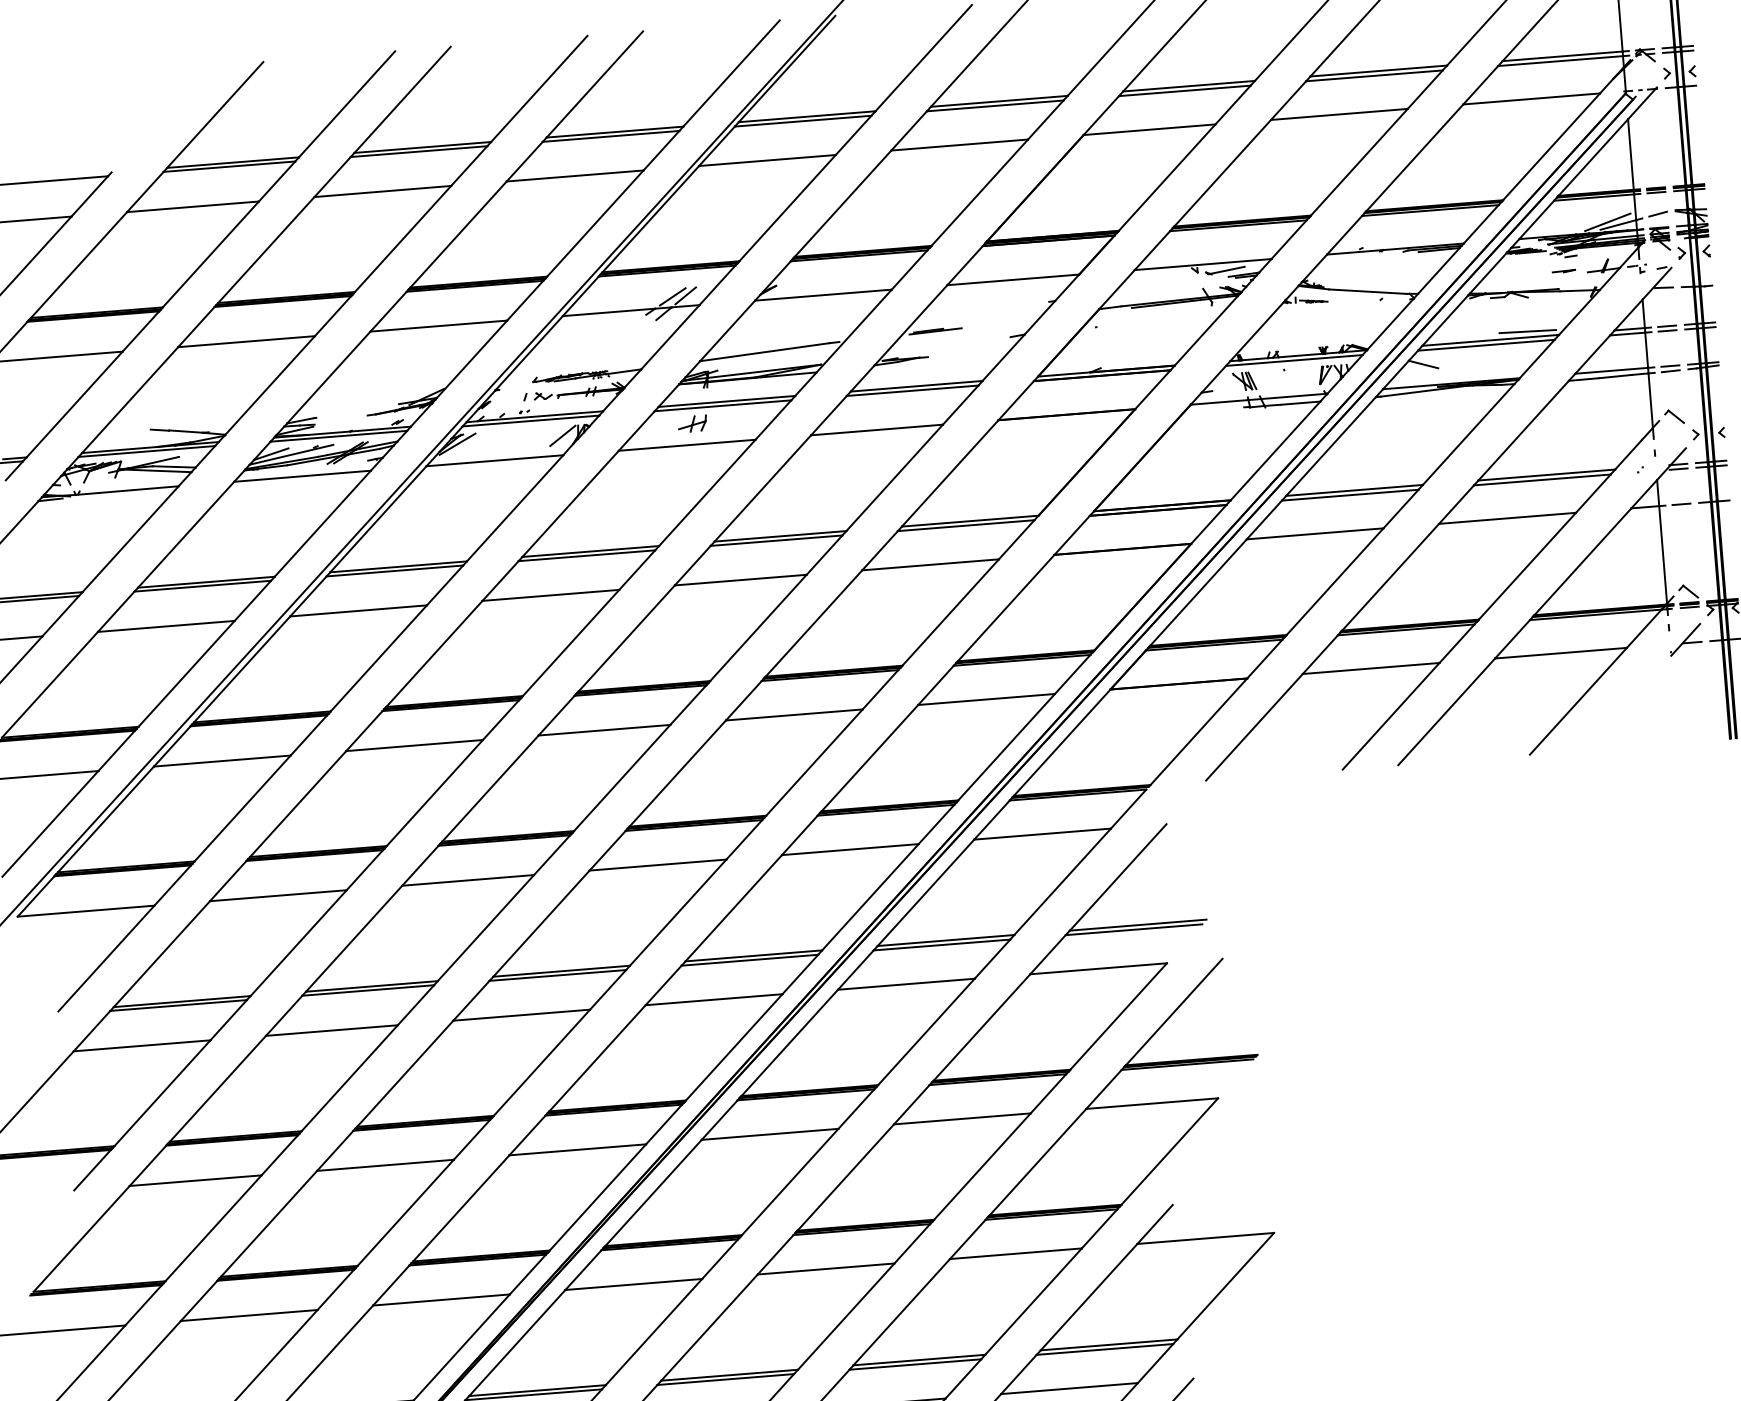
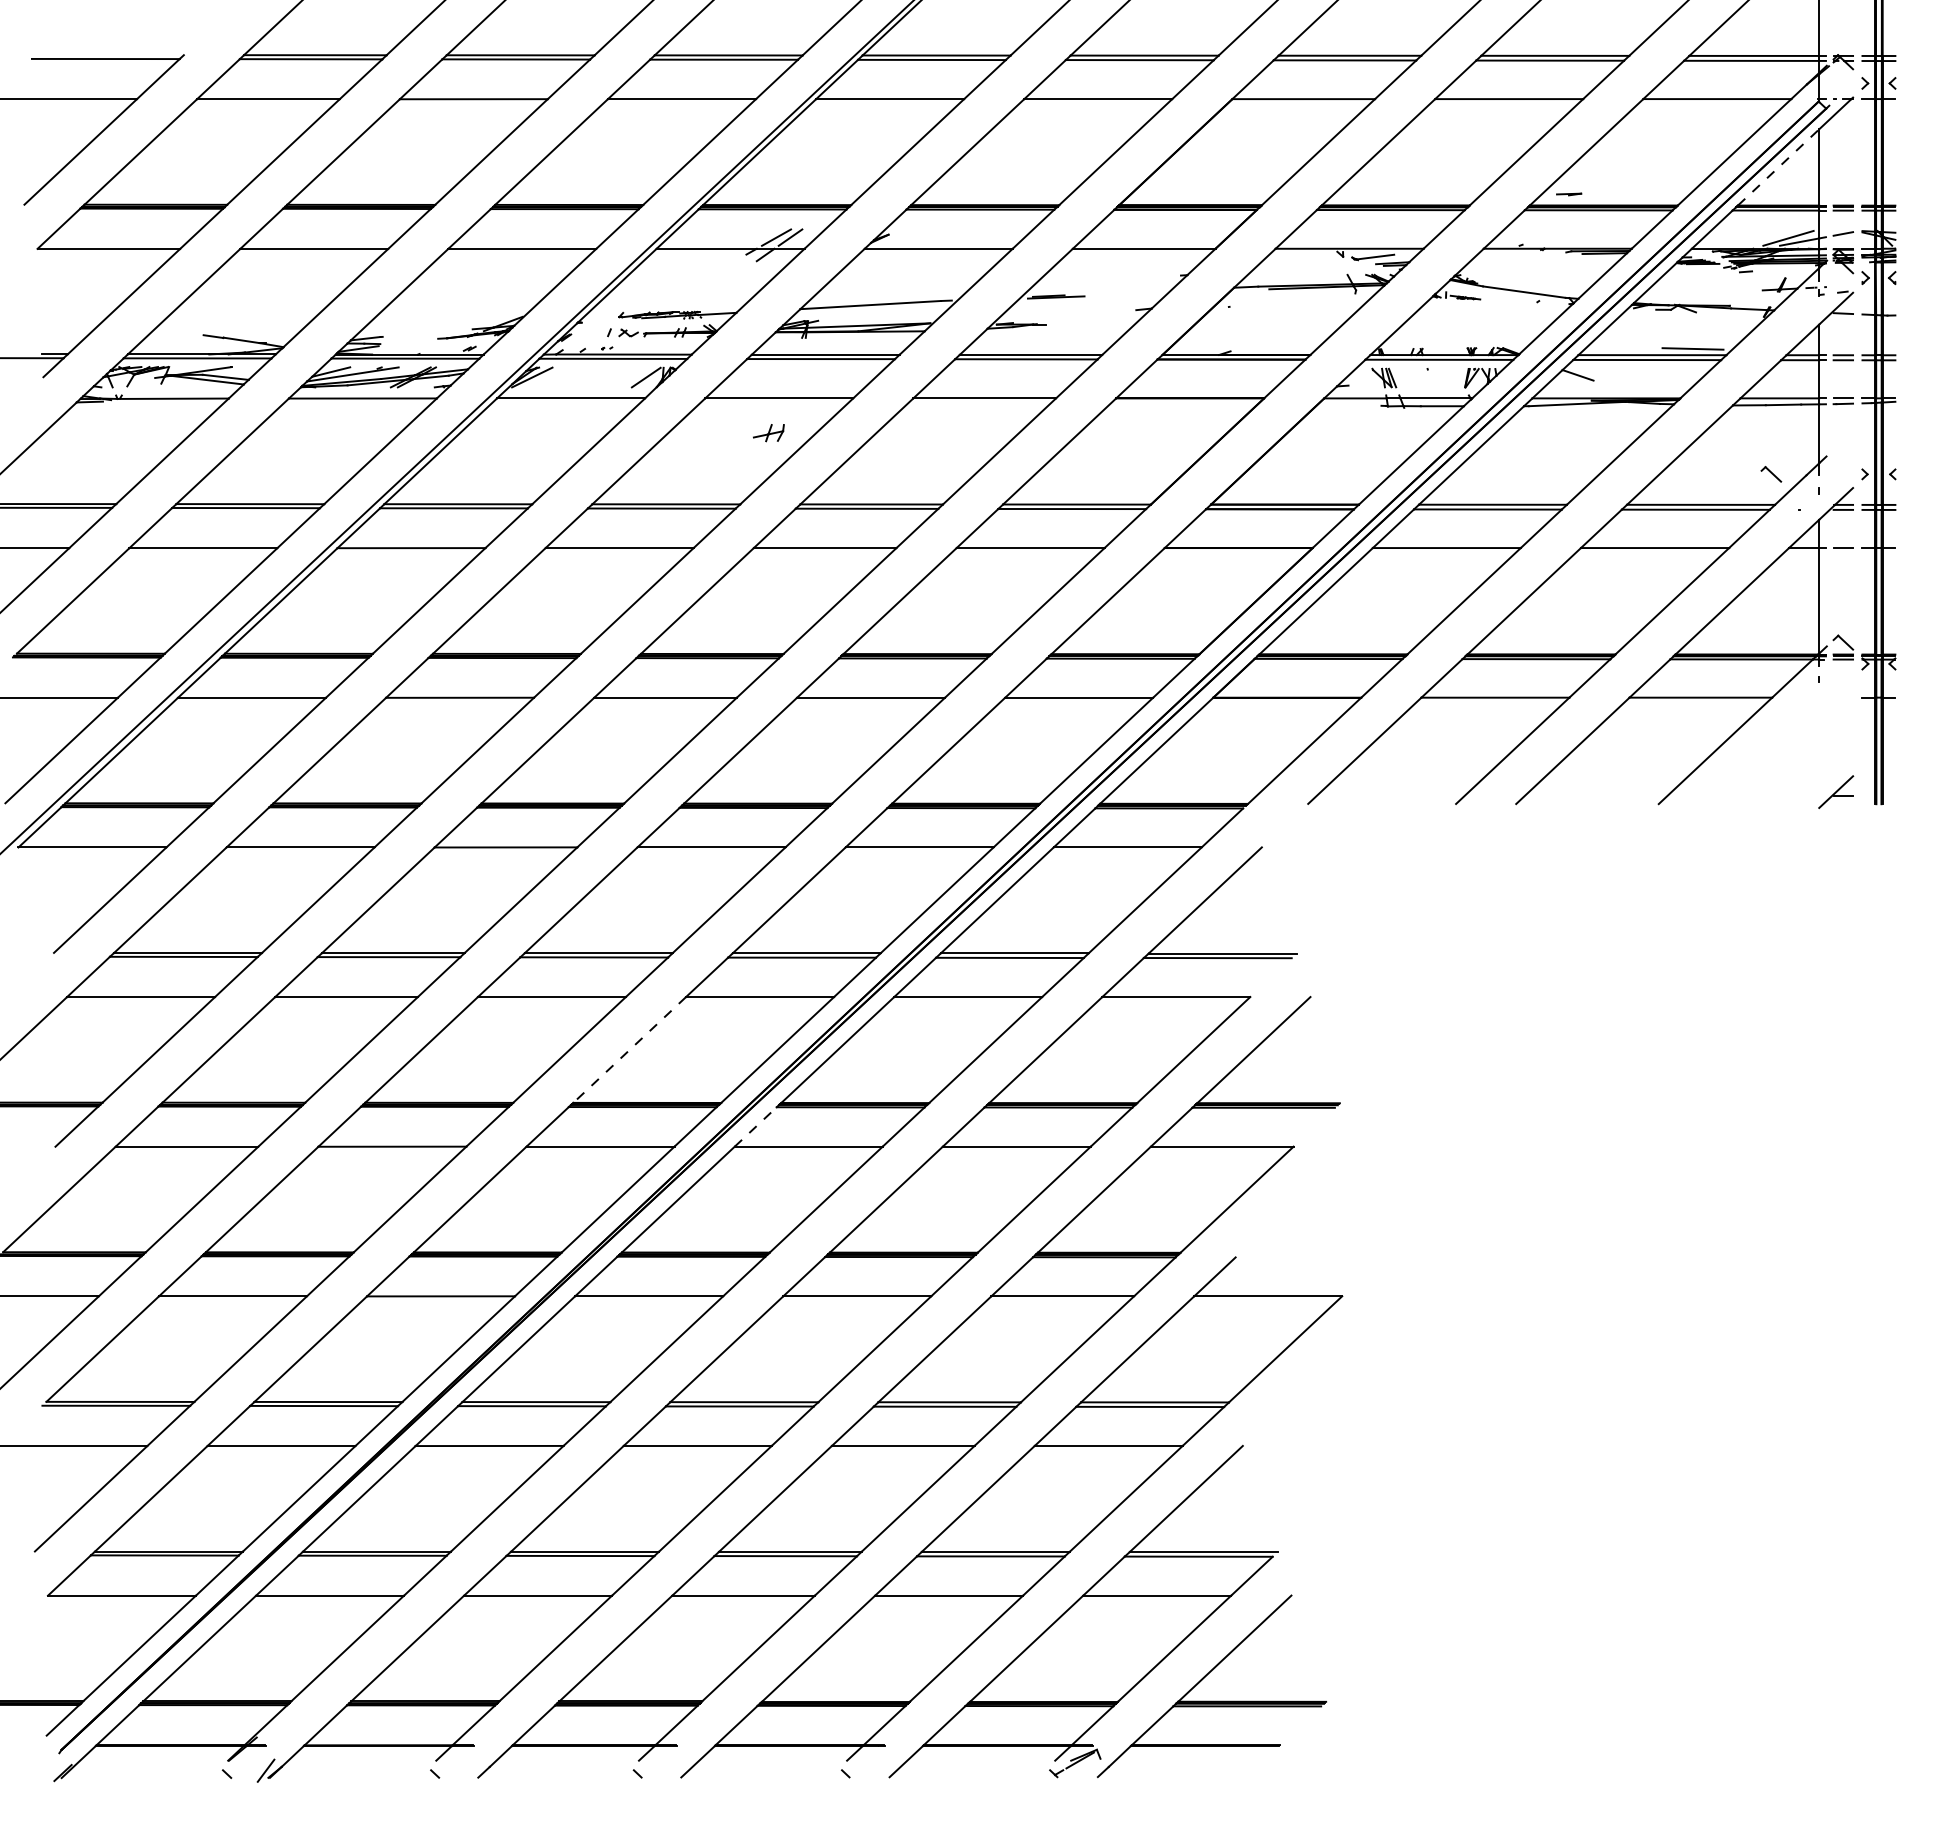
line: (1593, 157) -> (1778, 167), solid -> dashed
line: (1564, 271) -> (1569, 194), moved
part: (1674, 417) -> (1771, 474), moved
part: (692, 424) -> (768, 433), moved
part: (1685, 639) -> (1836, 791), moved
line: (597, 1058) -> (629, 1050), solid -> dashed
line: (719, 1119) -> (755, 1126), solid -> dashed

